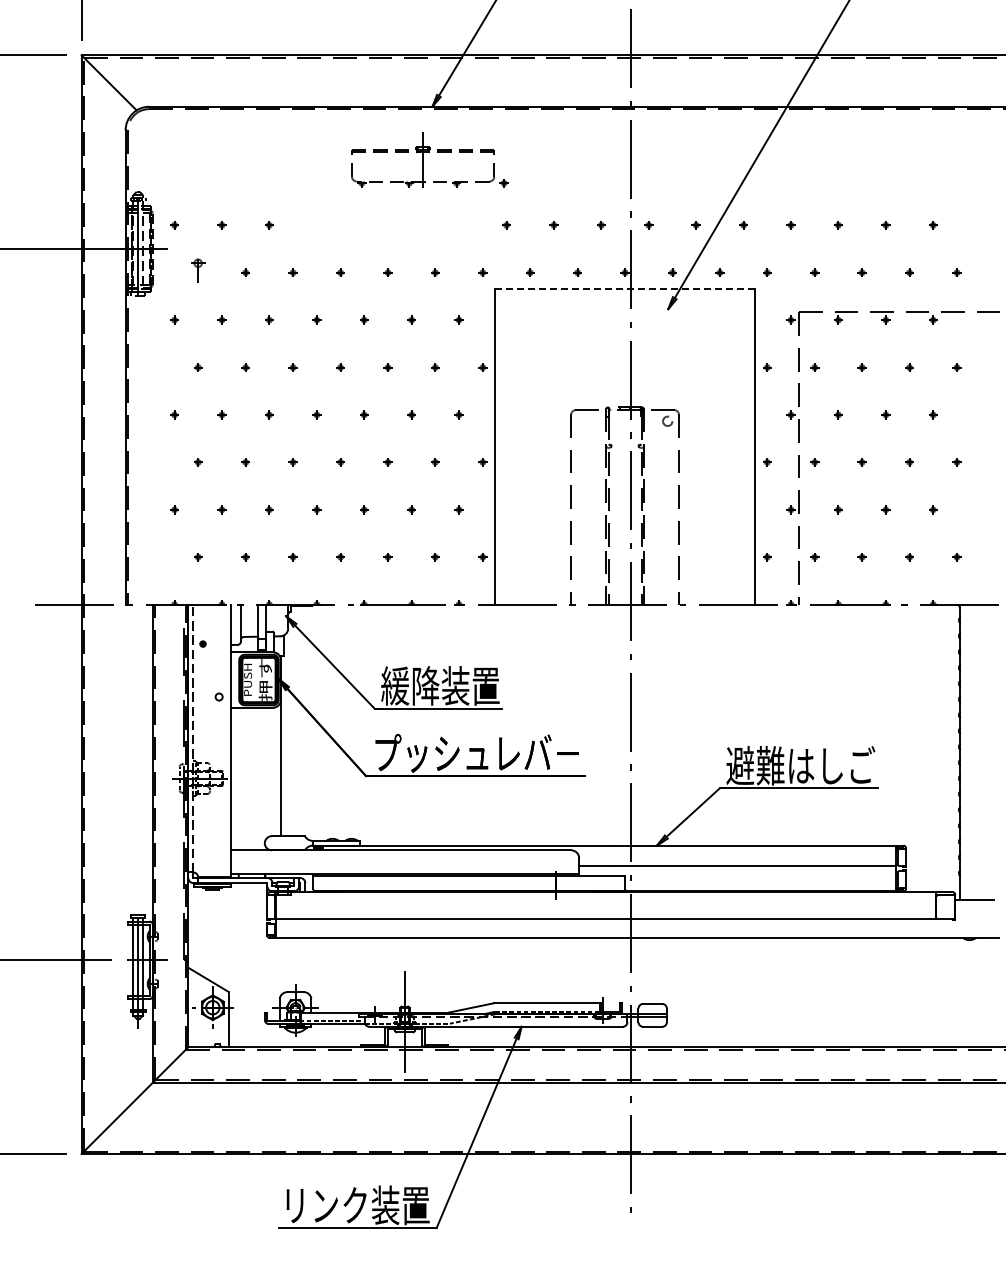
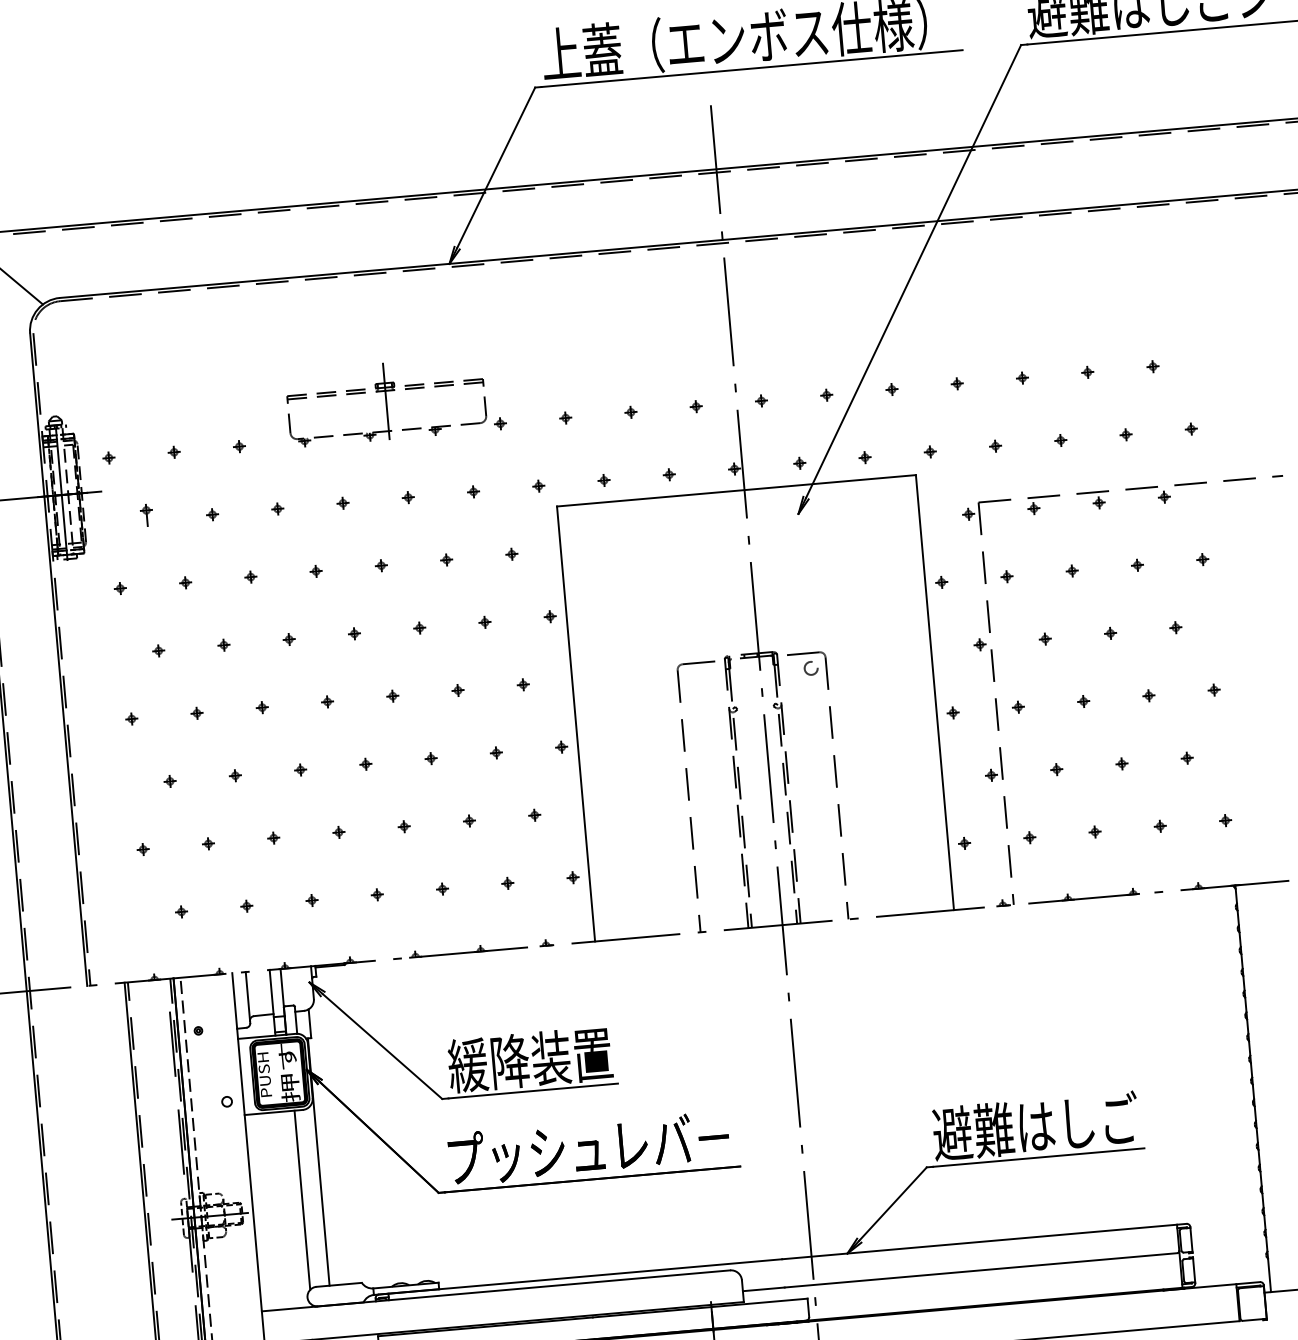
part: (429, 159) -> (394, 400), moved
part: (198, 268) -> (147, 514), size x0.62
line: (624, 288) -> (735, 490), dashed -> solid
line: (267, 772) -> (302, 1199), added

